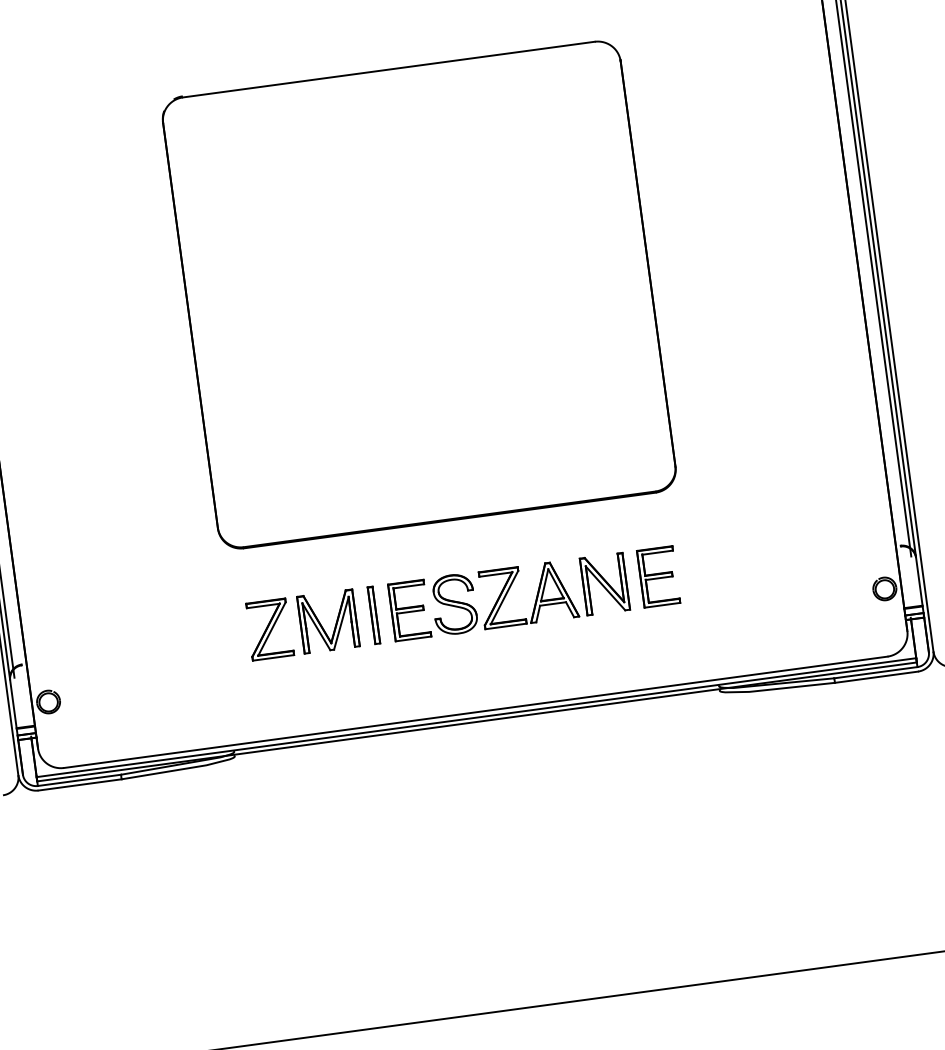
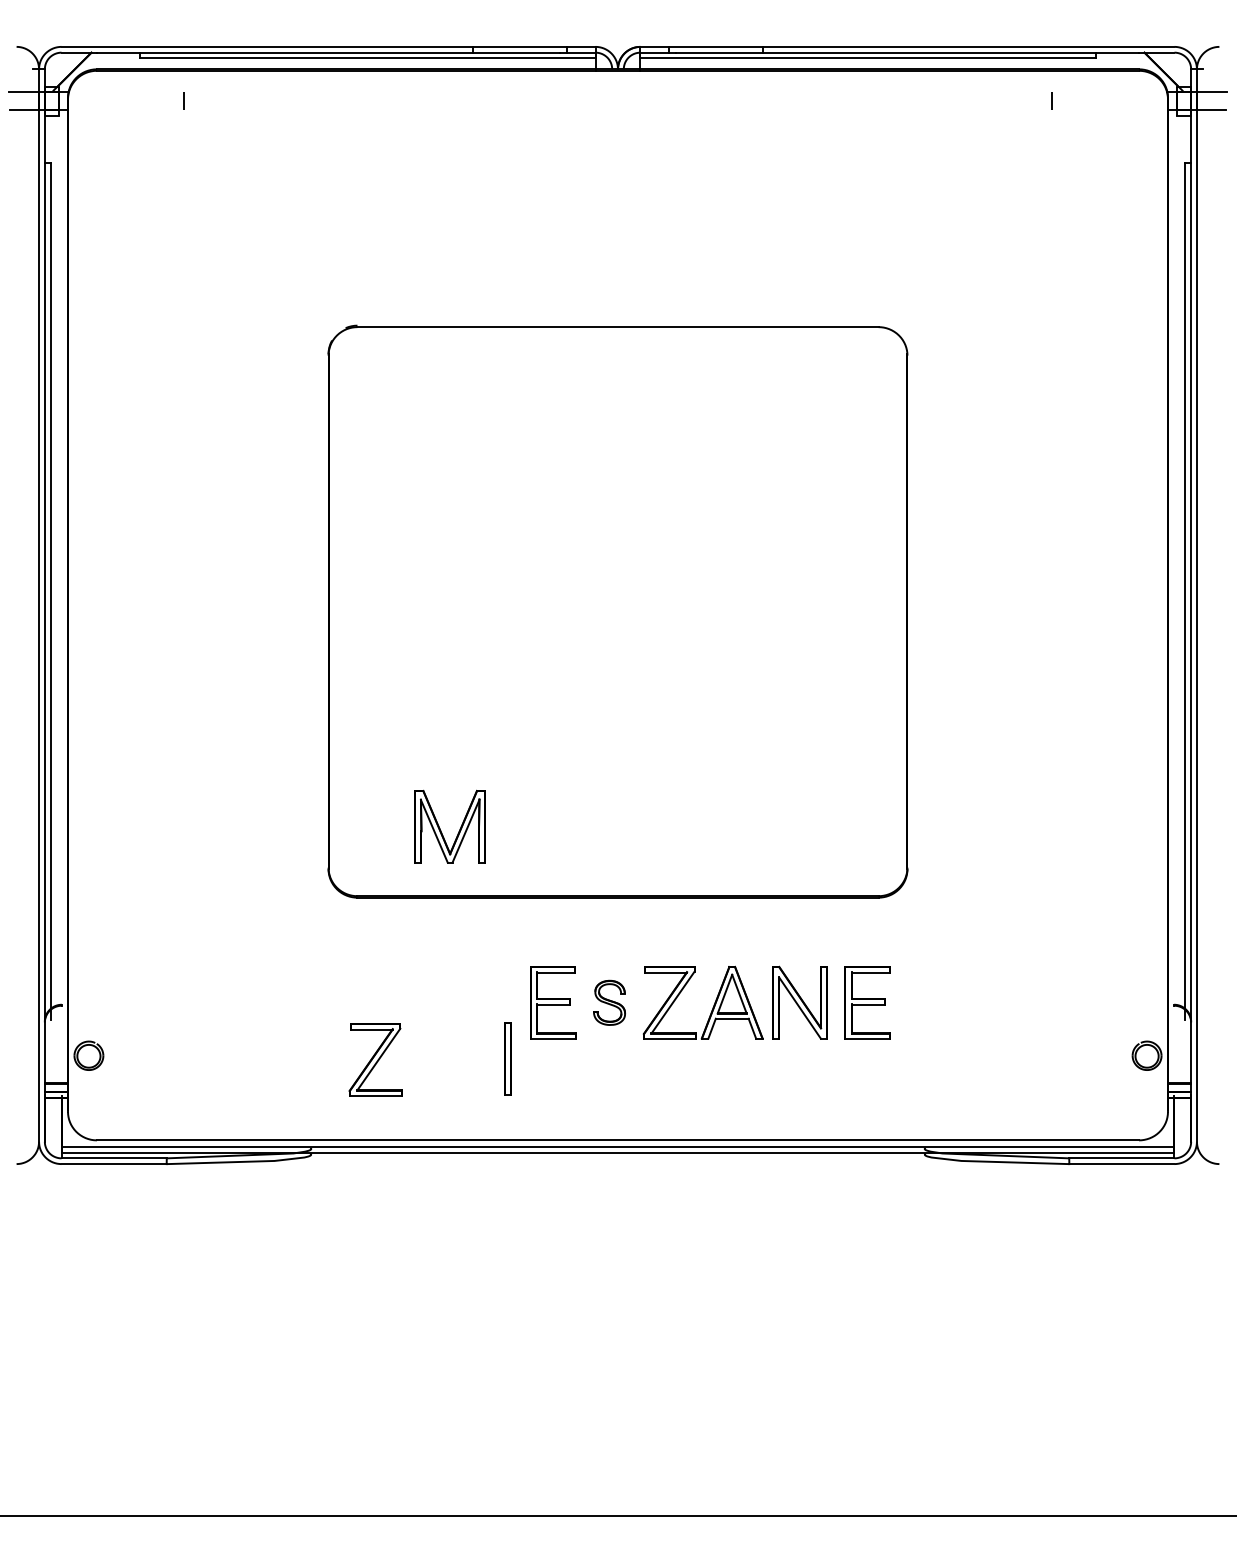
part: (454, 604) -> (609, 1002), size x0.6
part: (373, 615) -> (507, 1058), moved
part: (321, 625) -> (441, 830), moved
part: (269, 629) -> (375, 1059), moved

